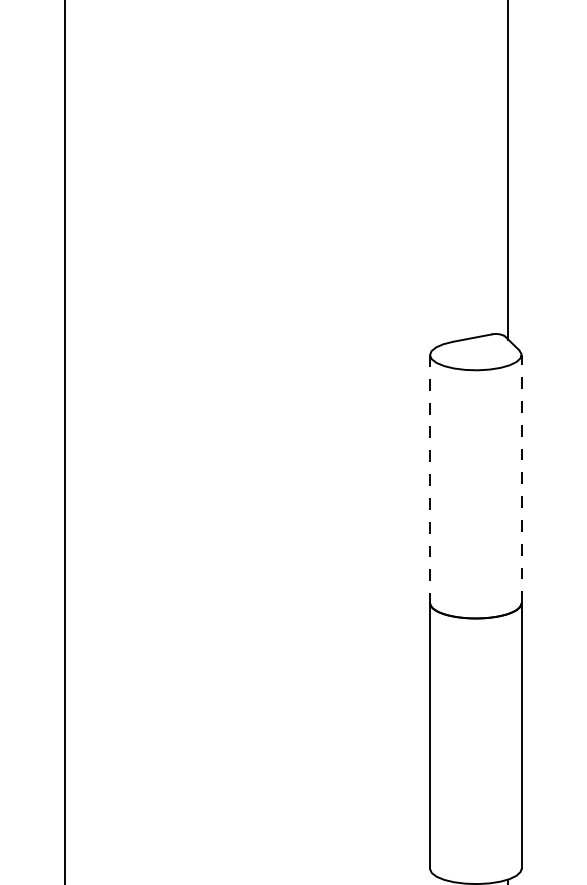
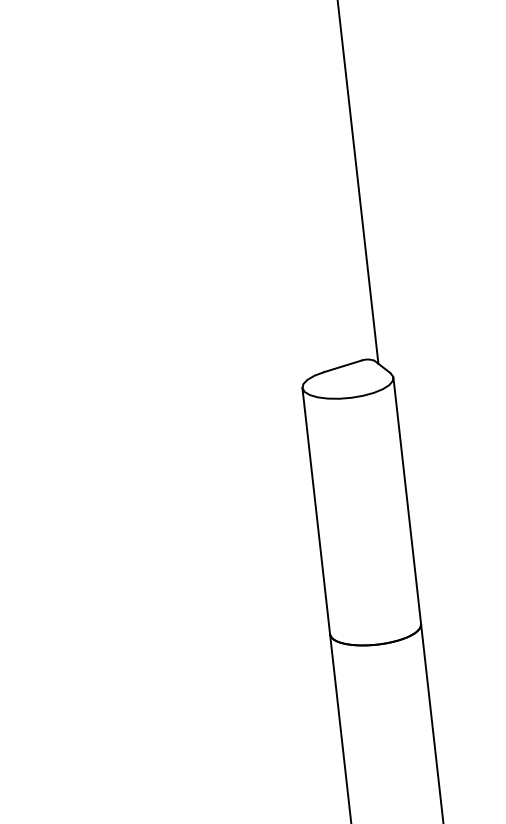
line: (521, 478) -> (407, 500), dashed -> solid
line: (430, 479) -> (316, 511), dashed -> solid

